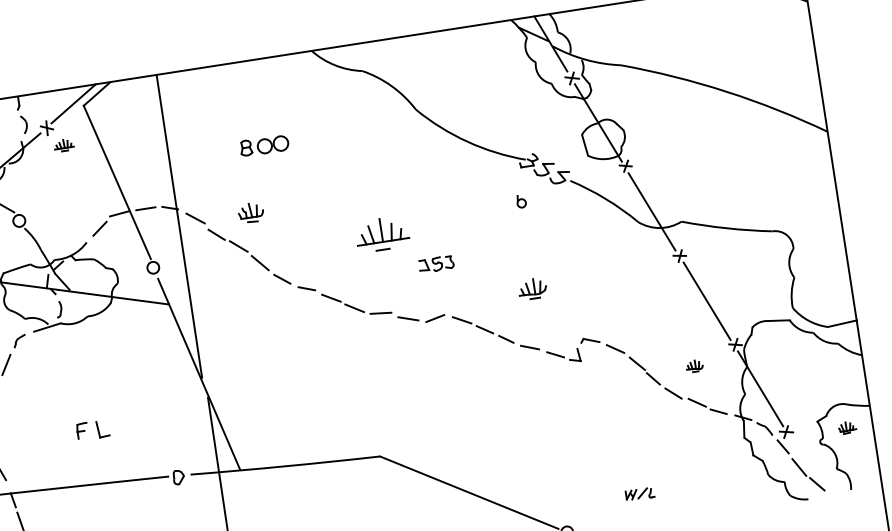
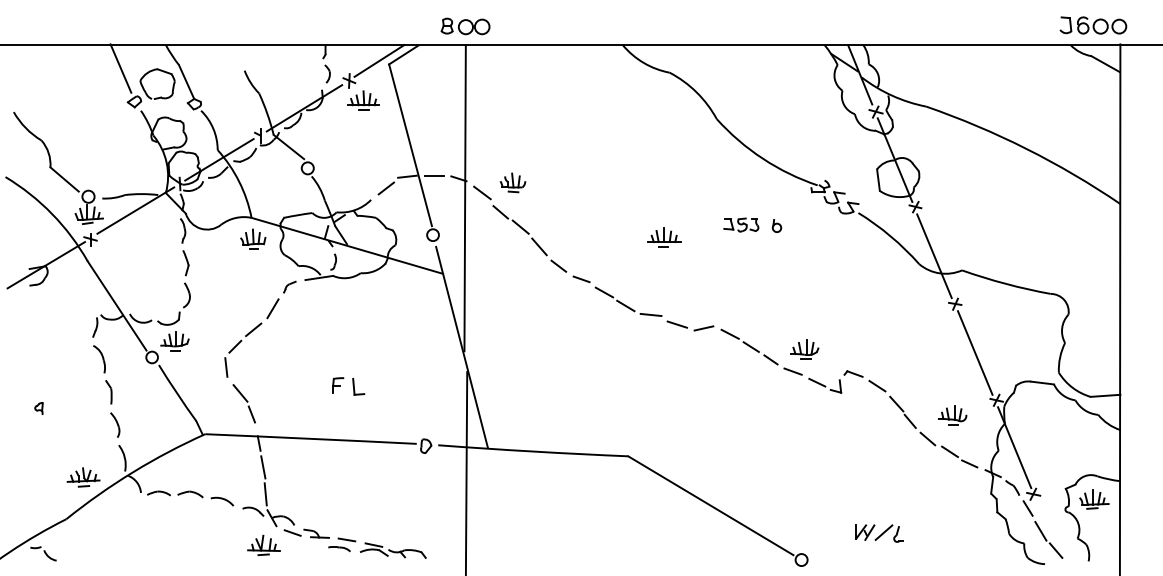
part: (63, 145) -> (363, 100), size x1.67
part: (264, 145) -> (465, 26), moved
part: (520, 201) -> (776, 225), moved
part: (250, 212) -> (512, 182), moved
part: (382, 234) -> (664, 237), size x0.62
part: (436, 263) -> (741, 224), moved
part: (532, 289) -> (804, 349), moved
part: (694, 366) -> (952, 415), size x1.67
part: (847, 427) -> (1094, 499), size x1.67
part: (640, 494) -> (879, 533), size x1.67

